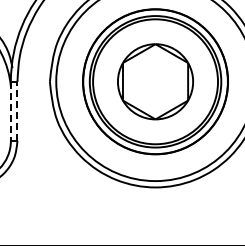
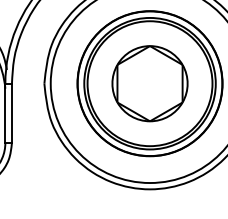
line: (10, 111) -> (4, 113), dashed -> solid
line: (17, 111) -> (11, 113), dashed -> solid

